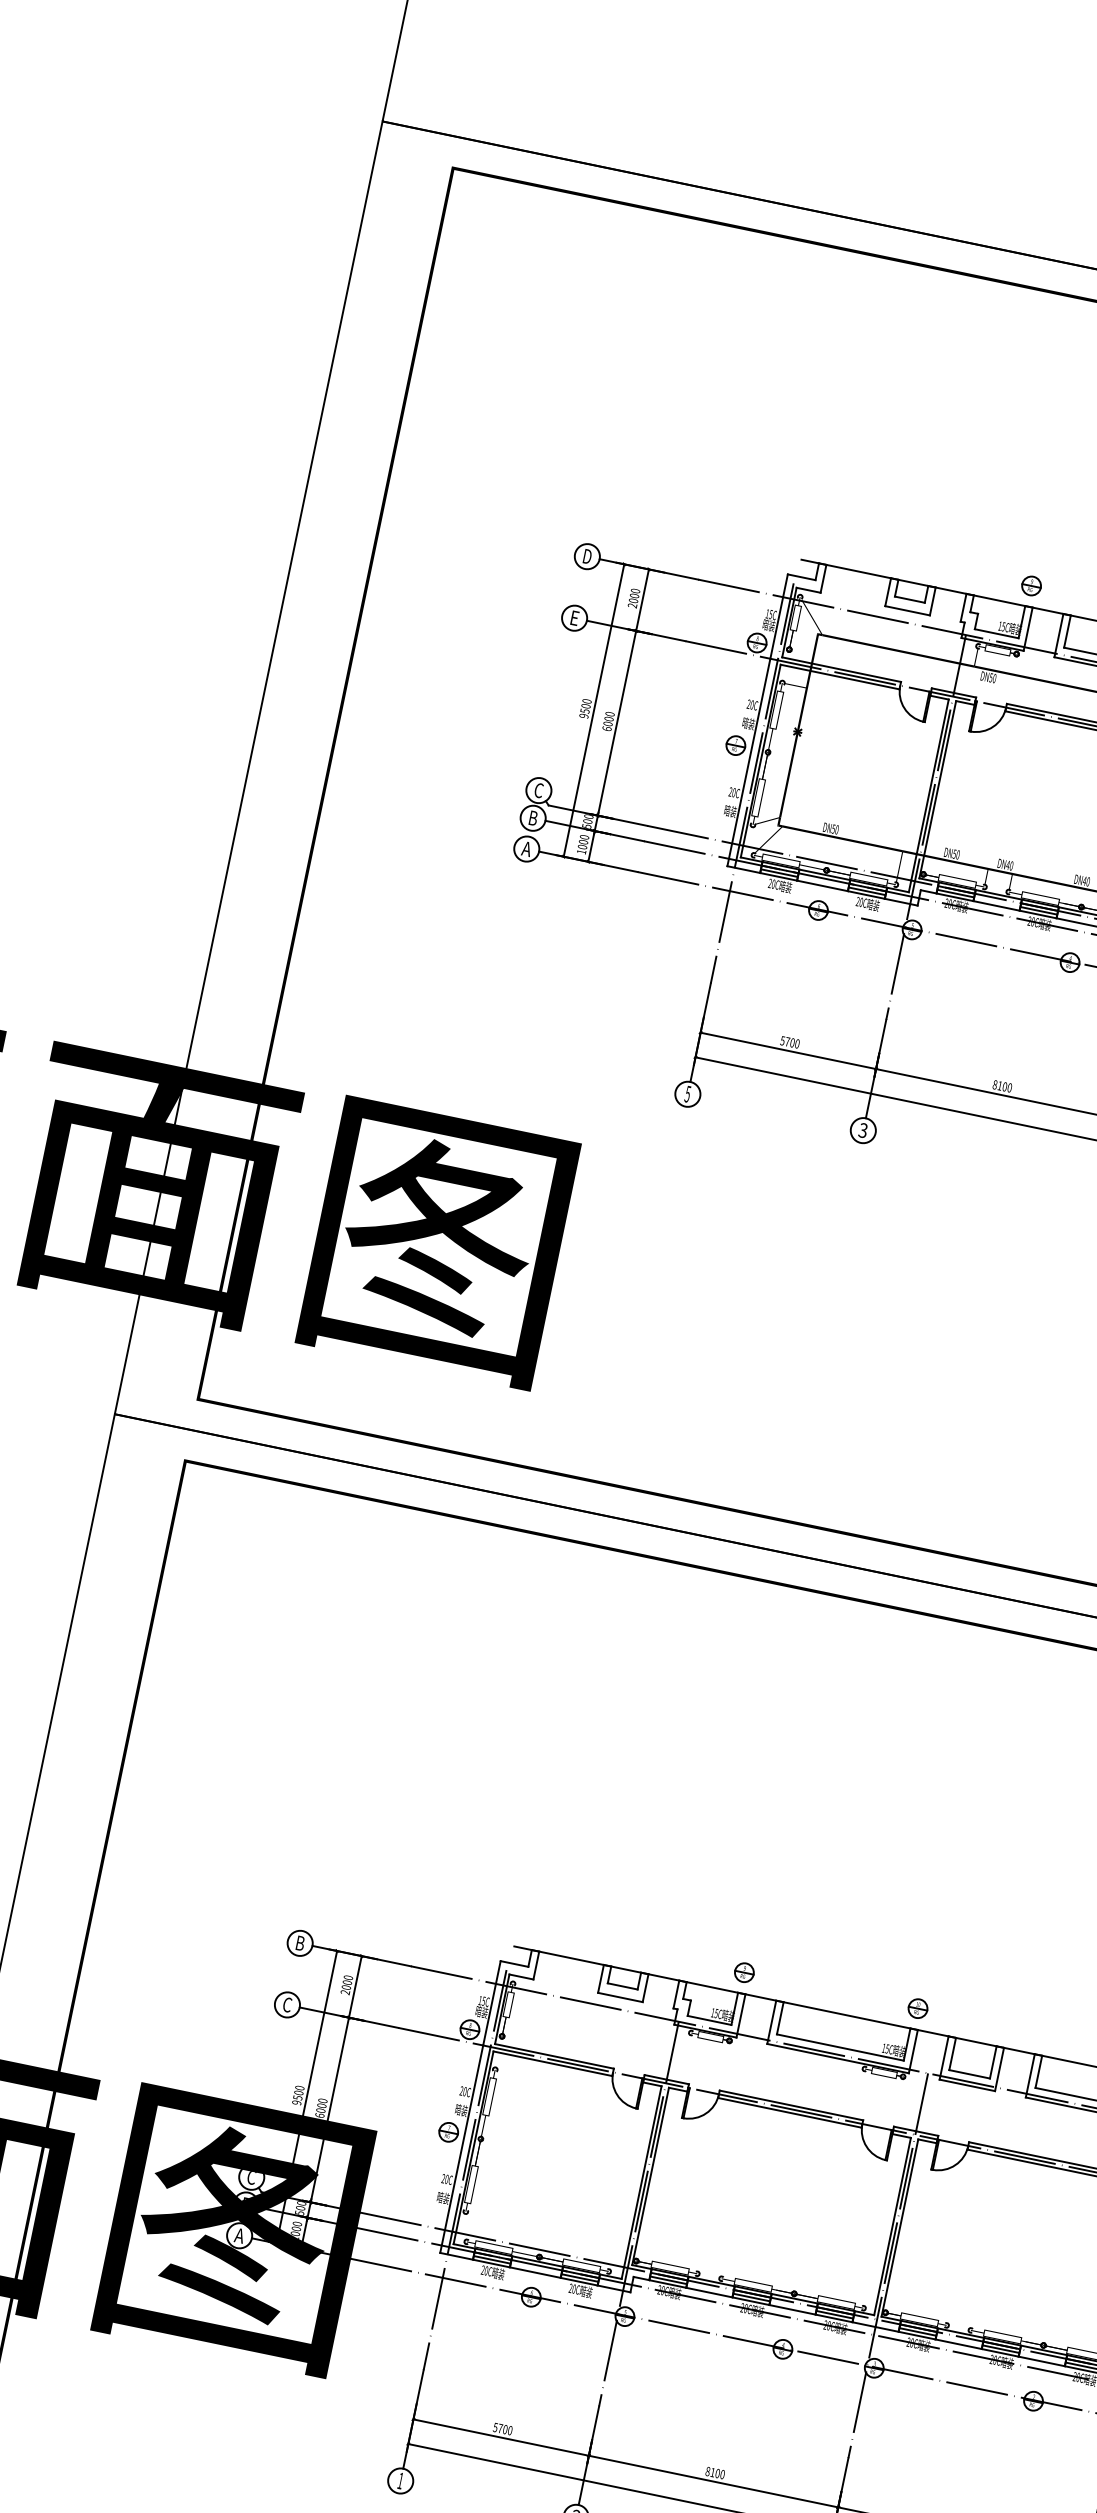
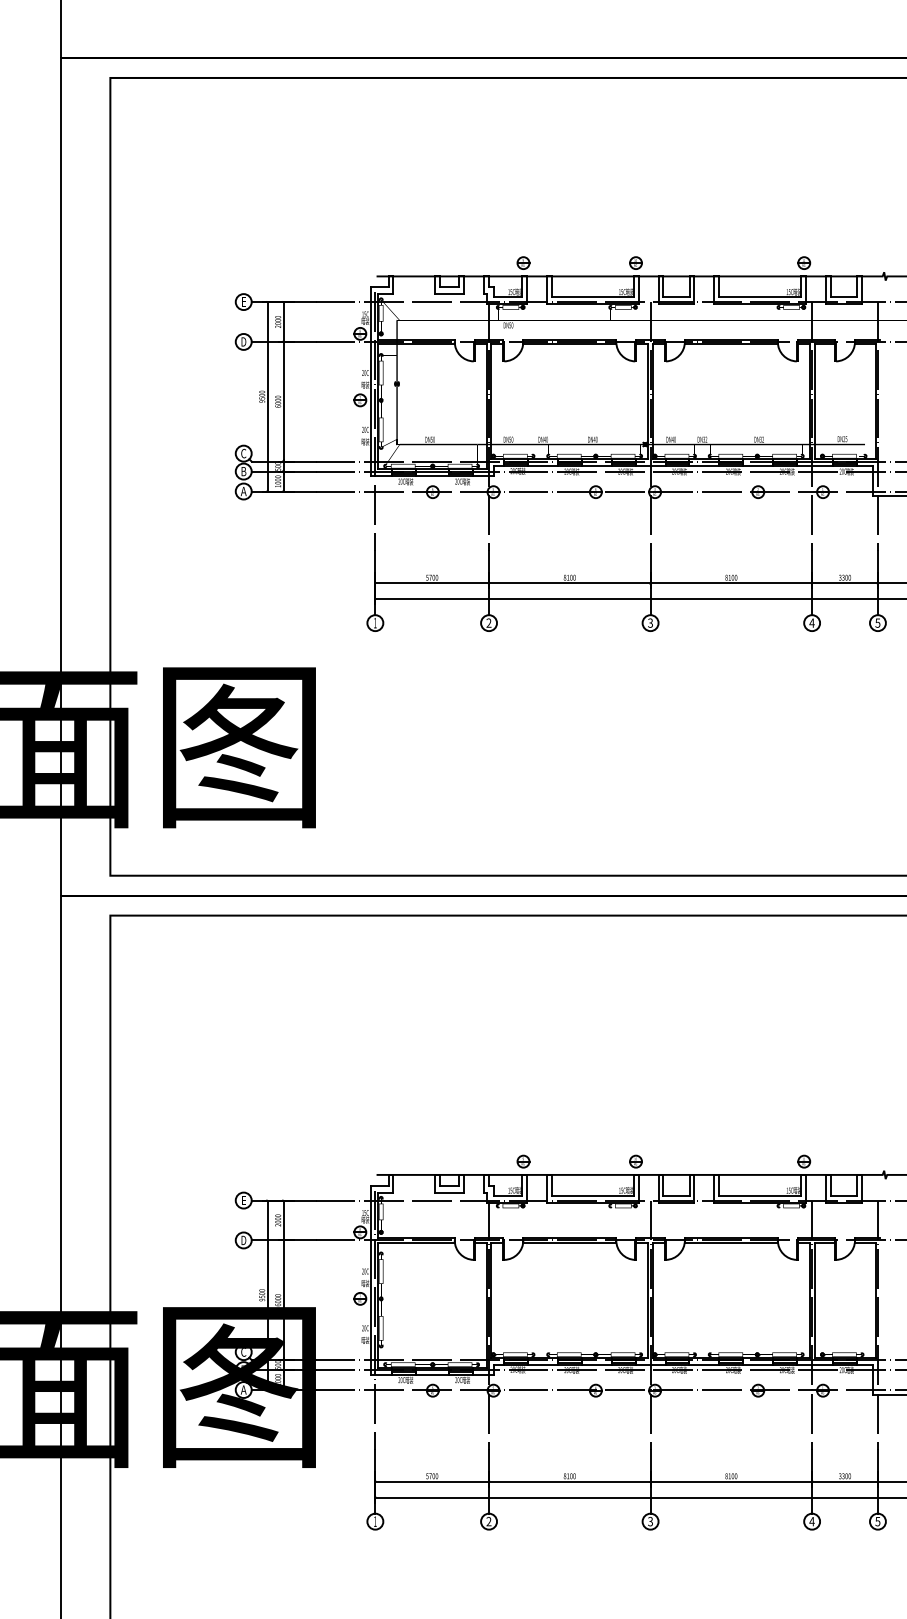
text: (587, 555) -> (243, 301), D -> E
text: (574, 617) -> (243, 341), E -> D
text: (687, 1094) -> (375, 623), 5 -> 1
text: (862, 1130) -> (488, 623), 3 -> 2
text: (299, 1943) -> (243, 1200), B -> E
text: (287, 2004) -> (243, 1240), C -> D

